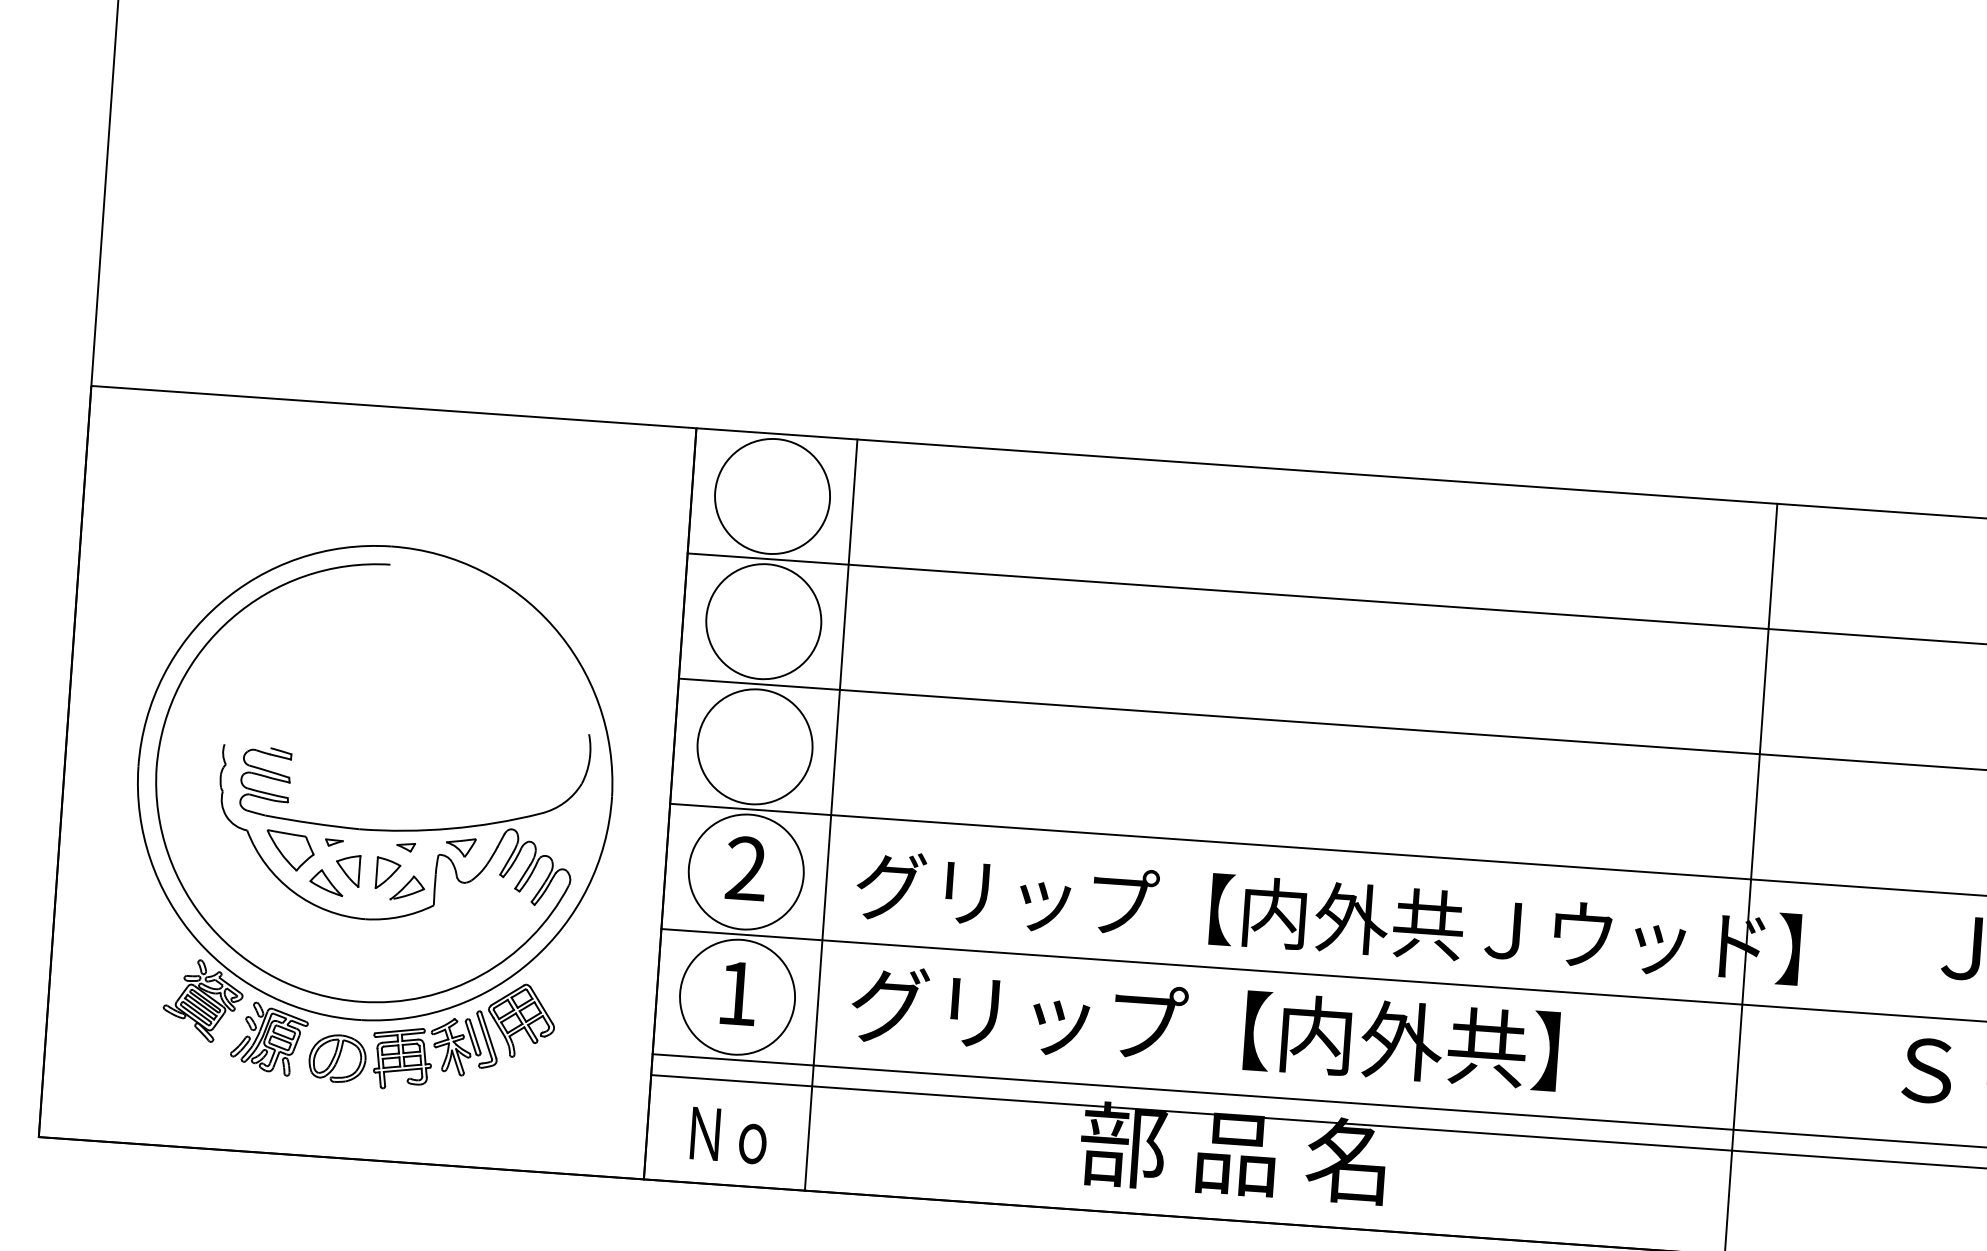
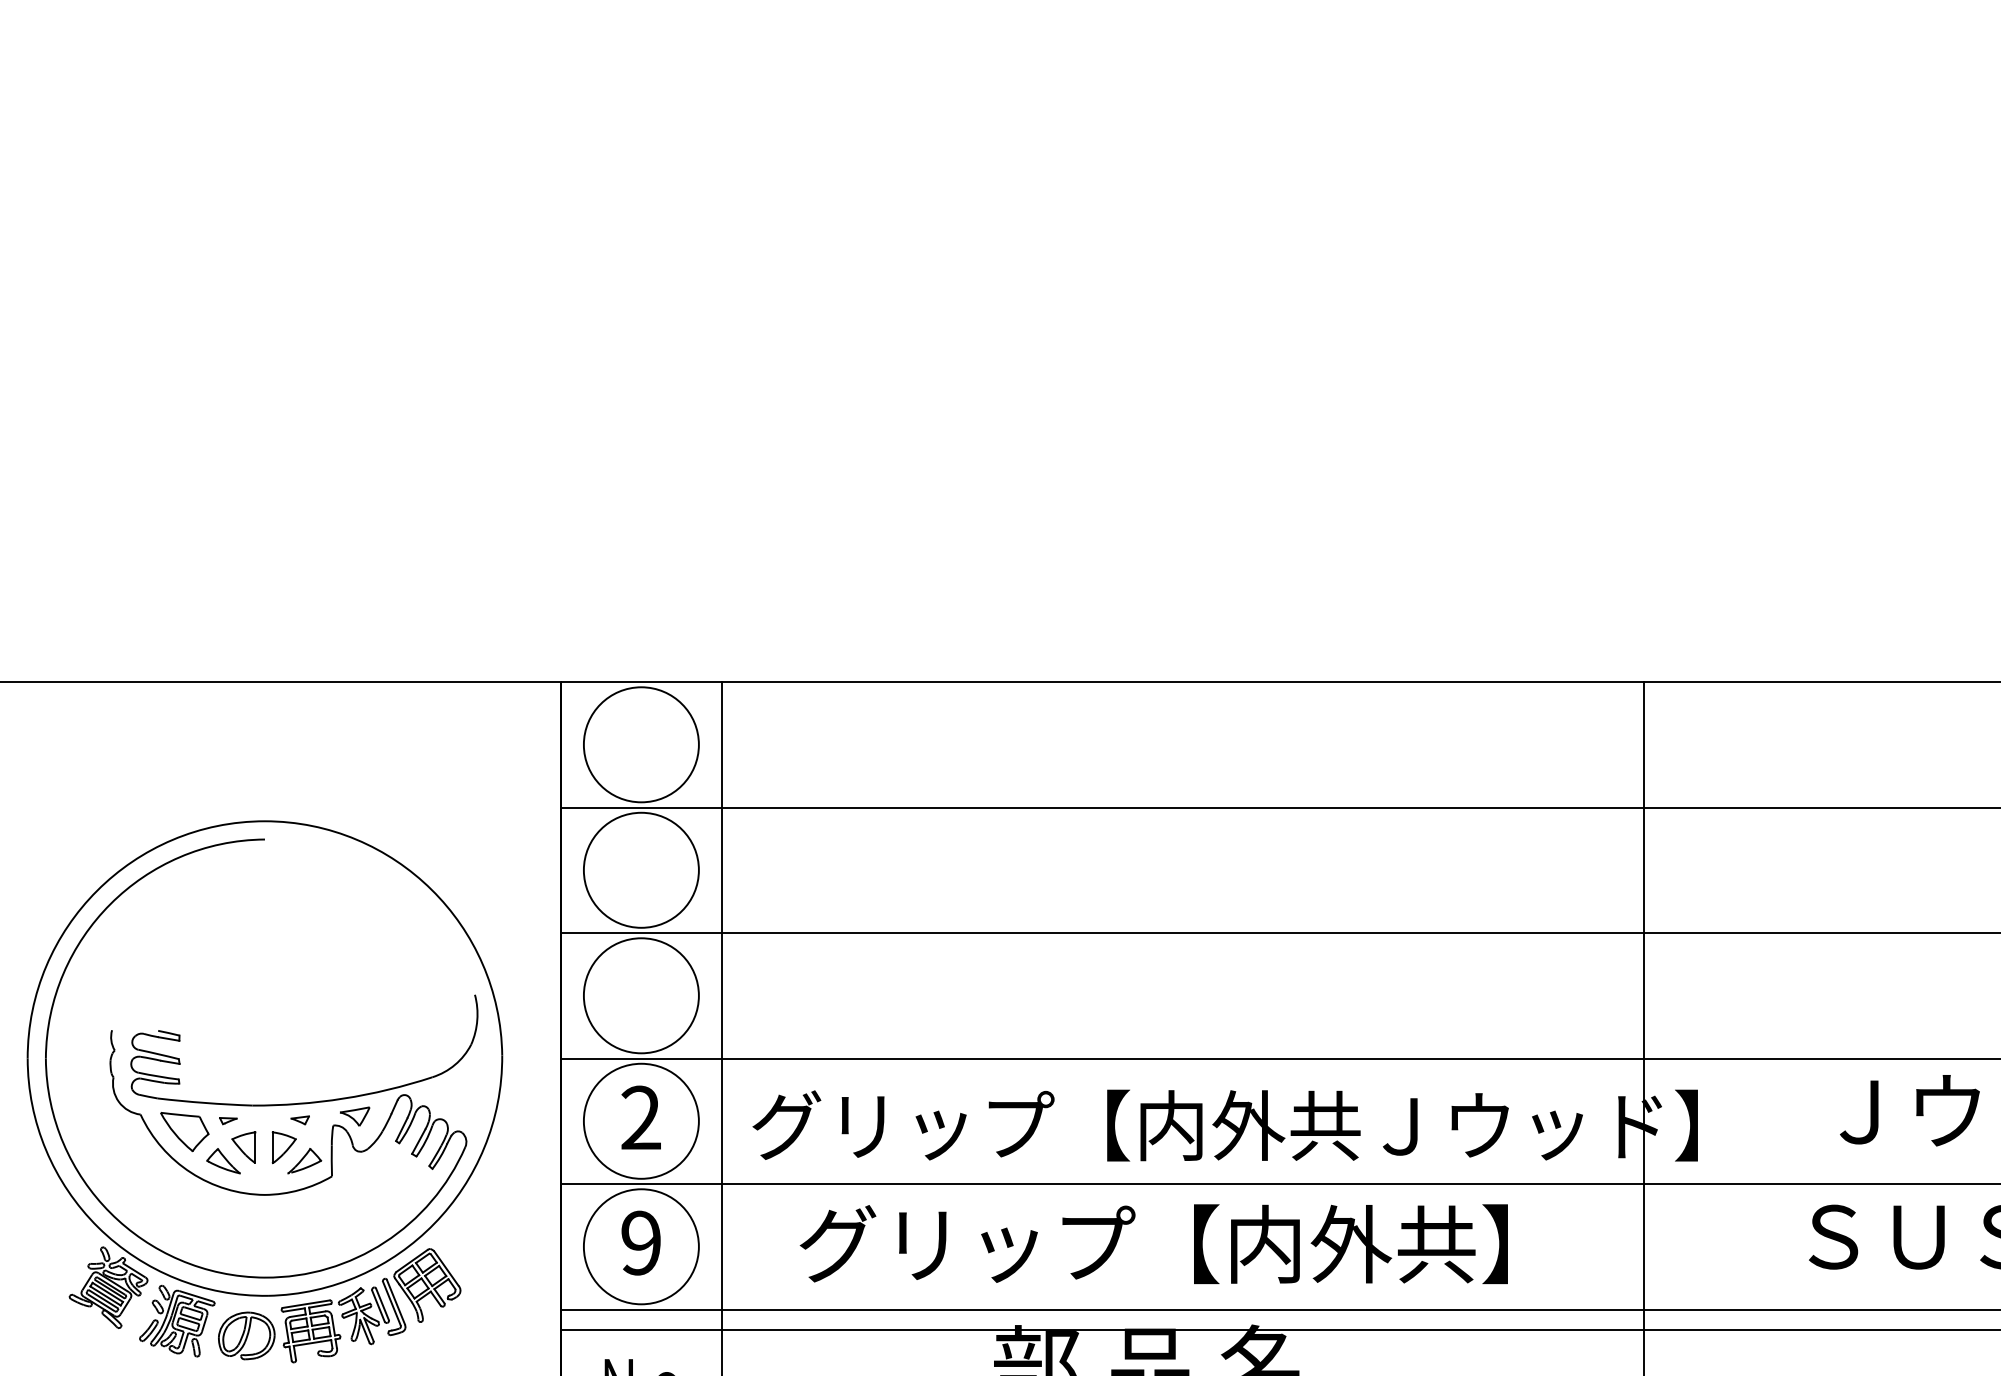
text: (736, 992) -> (640, 1242), 1 -> 9
text: (1204, 1026) -> (1153, 1243), moved

